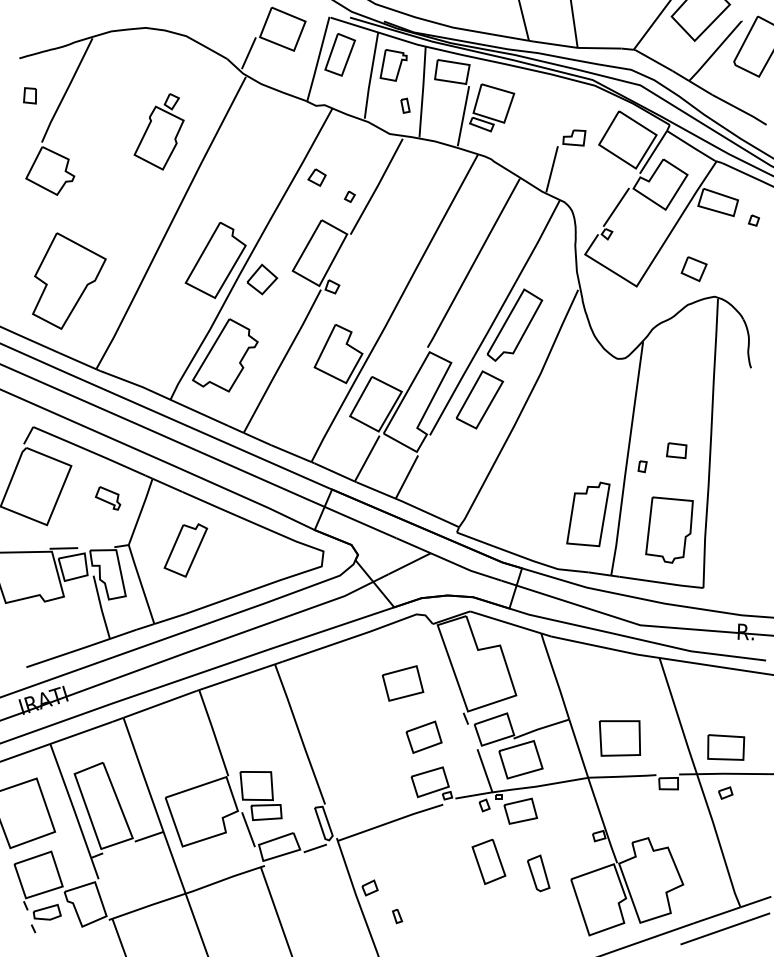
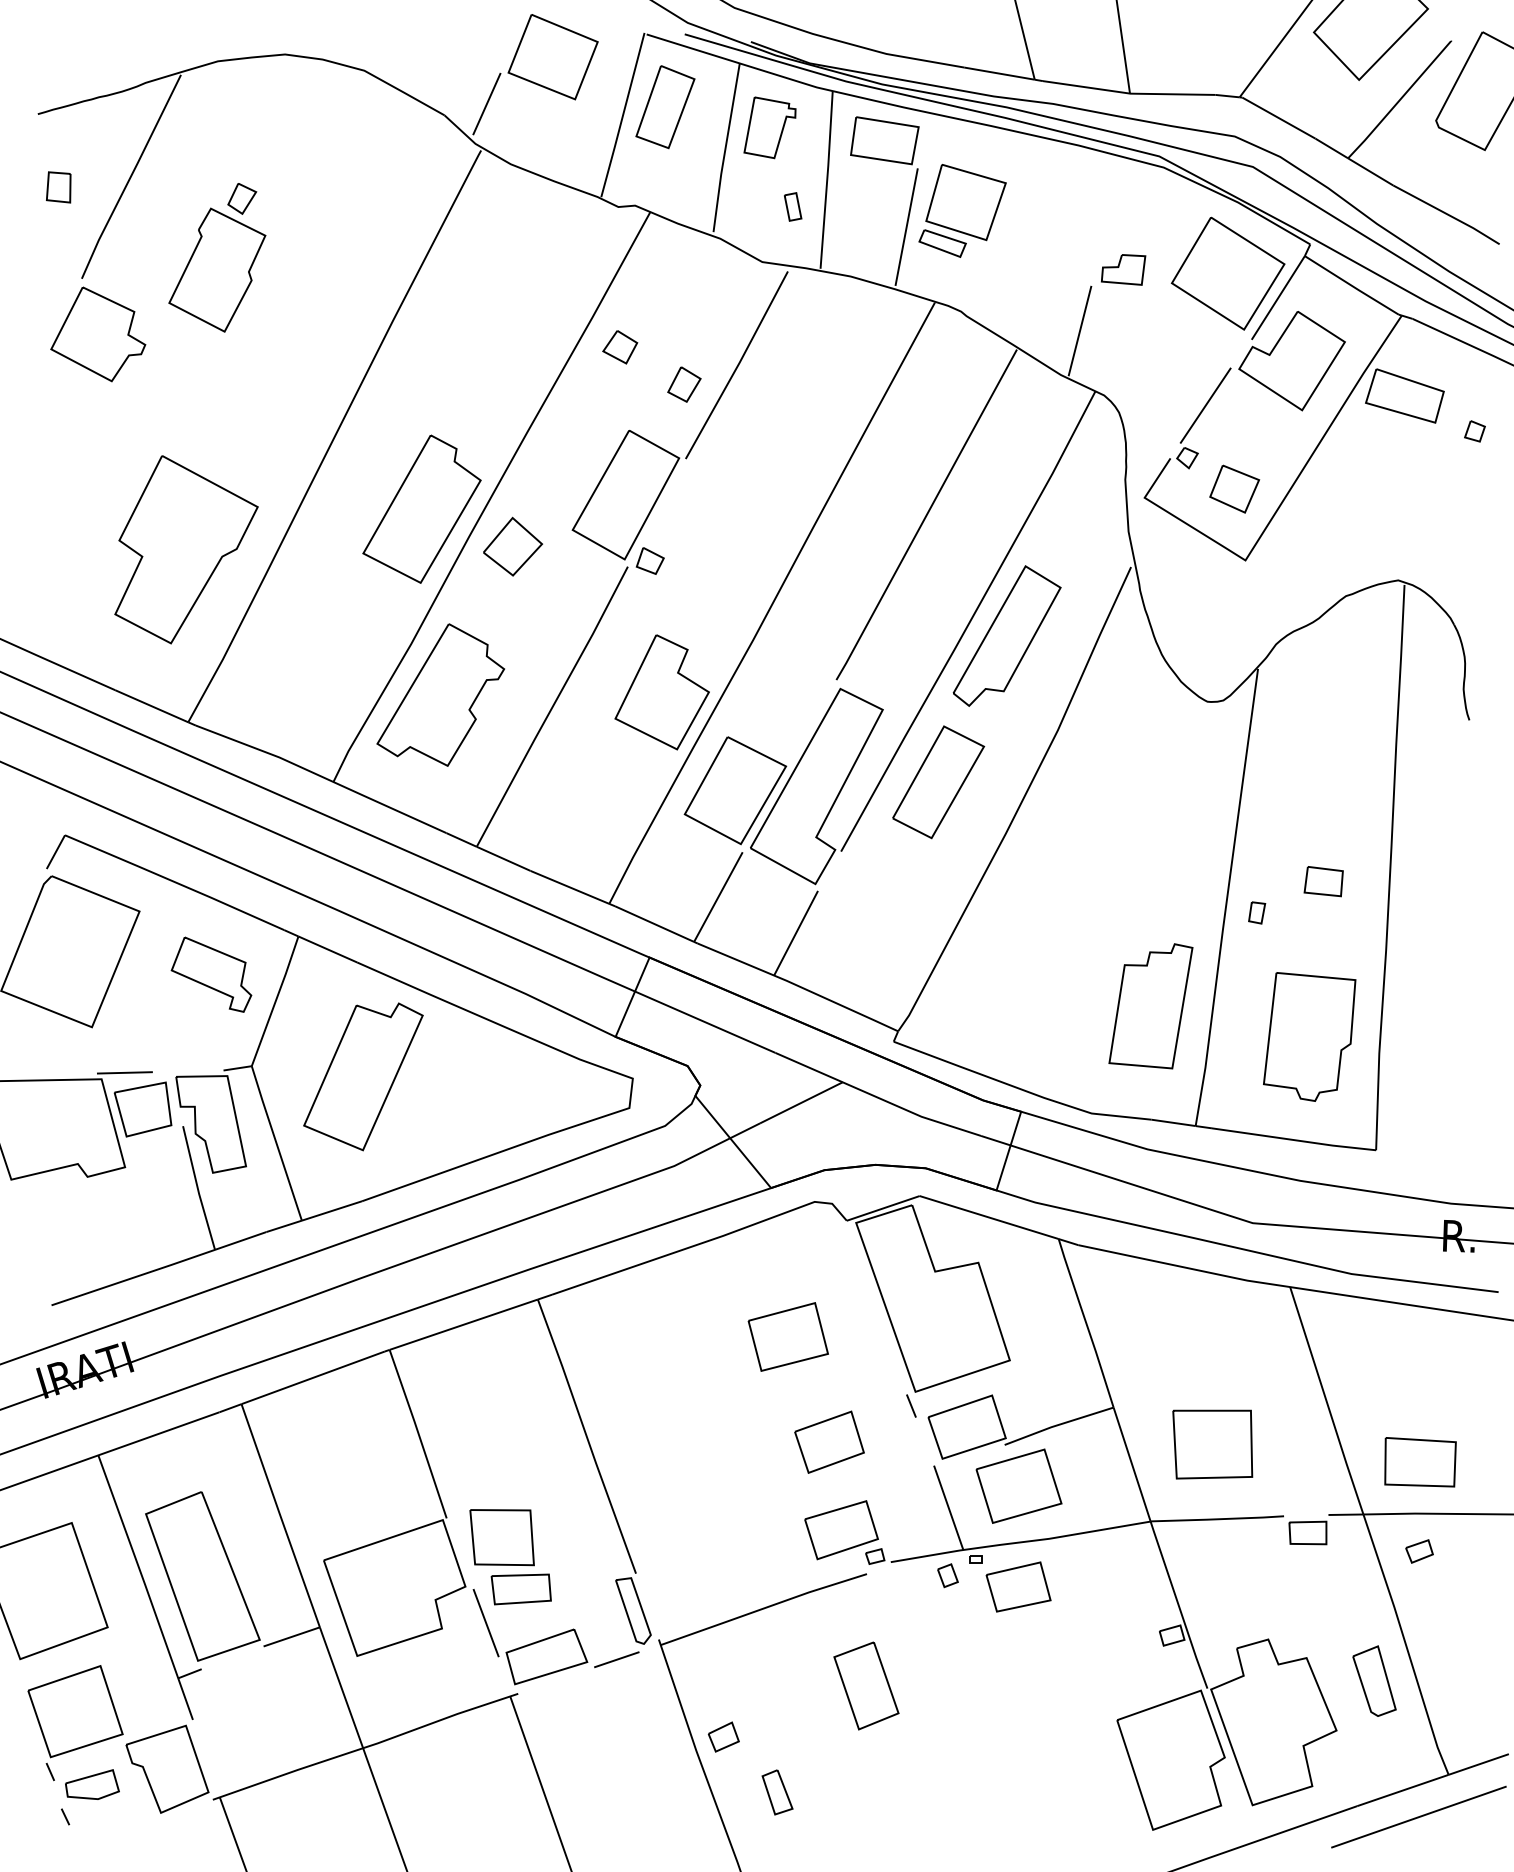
part: (158, 131) -> (216, 257), moved
part: (349, 196) -> (683, 384), size x1.67
part: (693, 269) -> (1233, 489), moved
part: (69, 280) -> (186, 548), moved
part: (107, 498) -> (210, 975), size x1.67
part: (185, 550) -> (362, 1076), size x1.43
part: (488, 861) -> (865, 1685), moved
part: (538, 873) -> (1374, 1681), moved
part: (397, 916) -> (777, 1792), size x1.67

